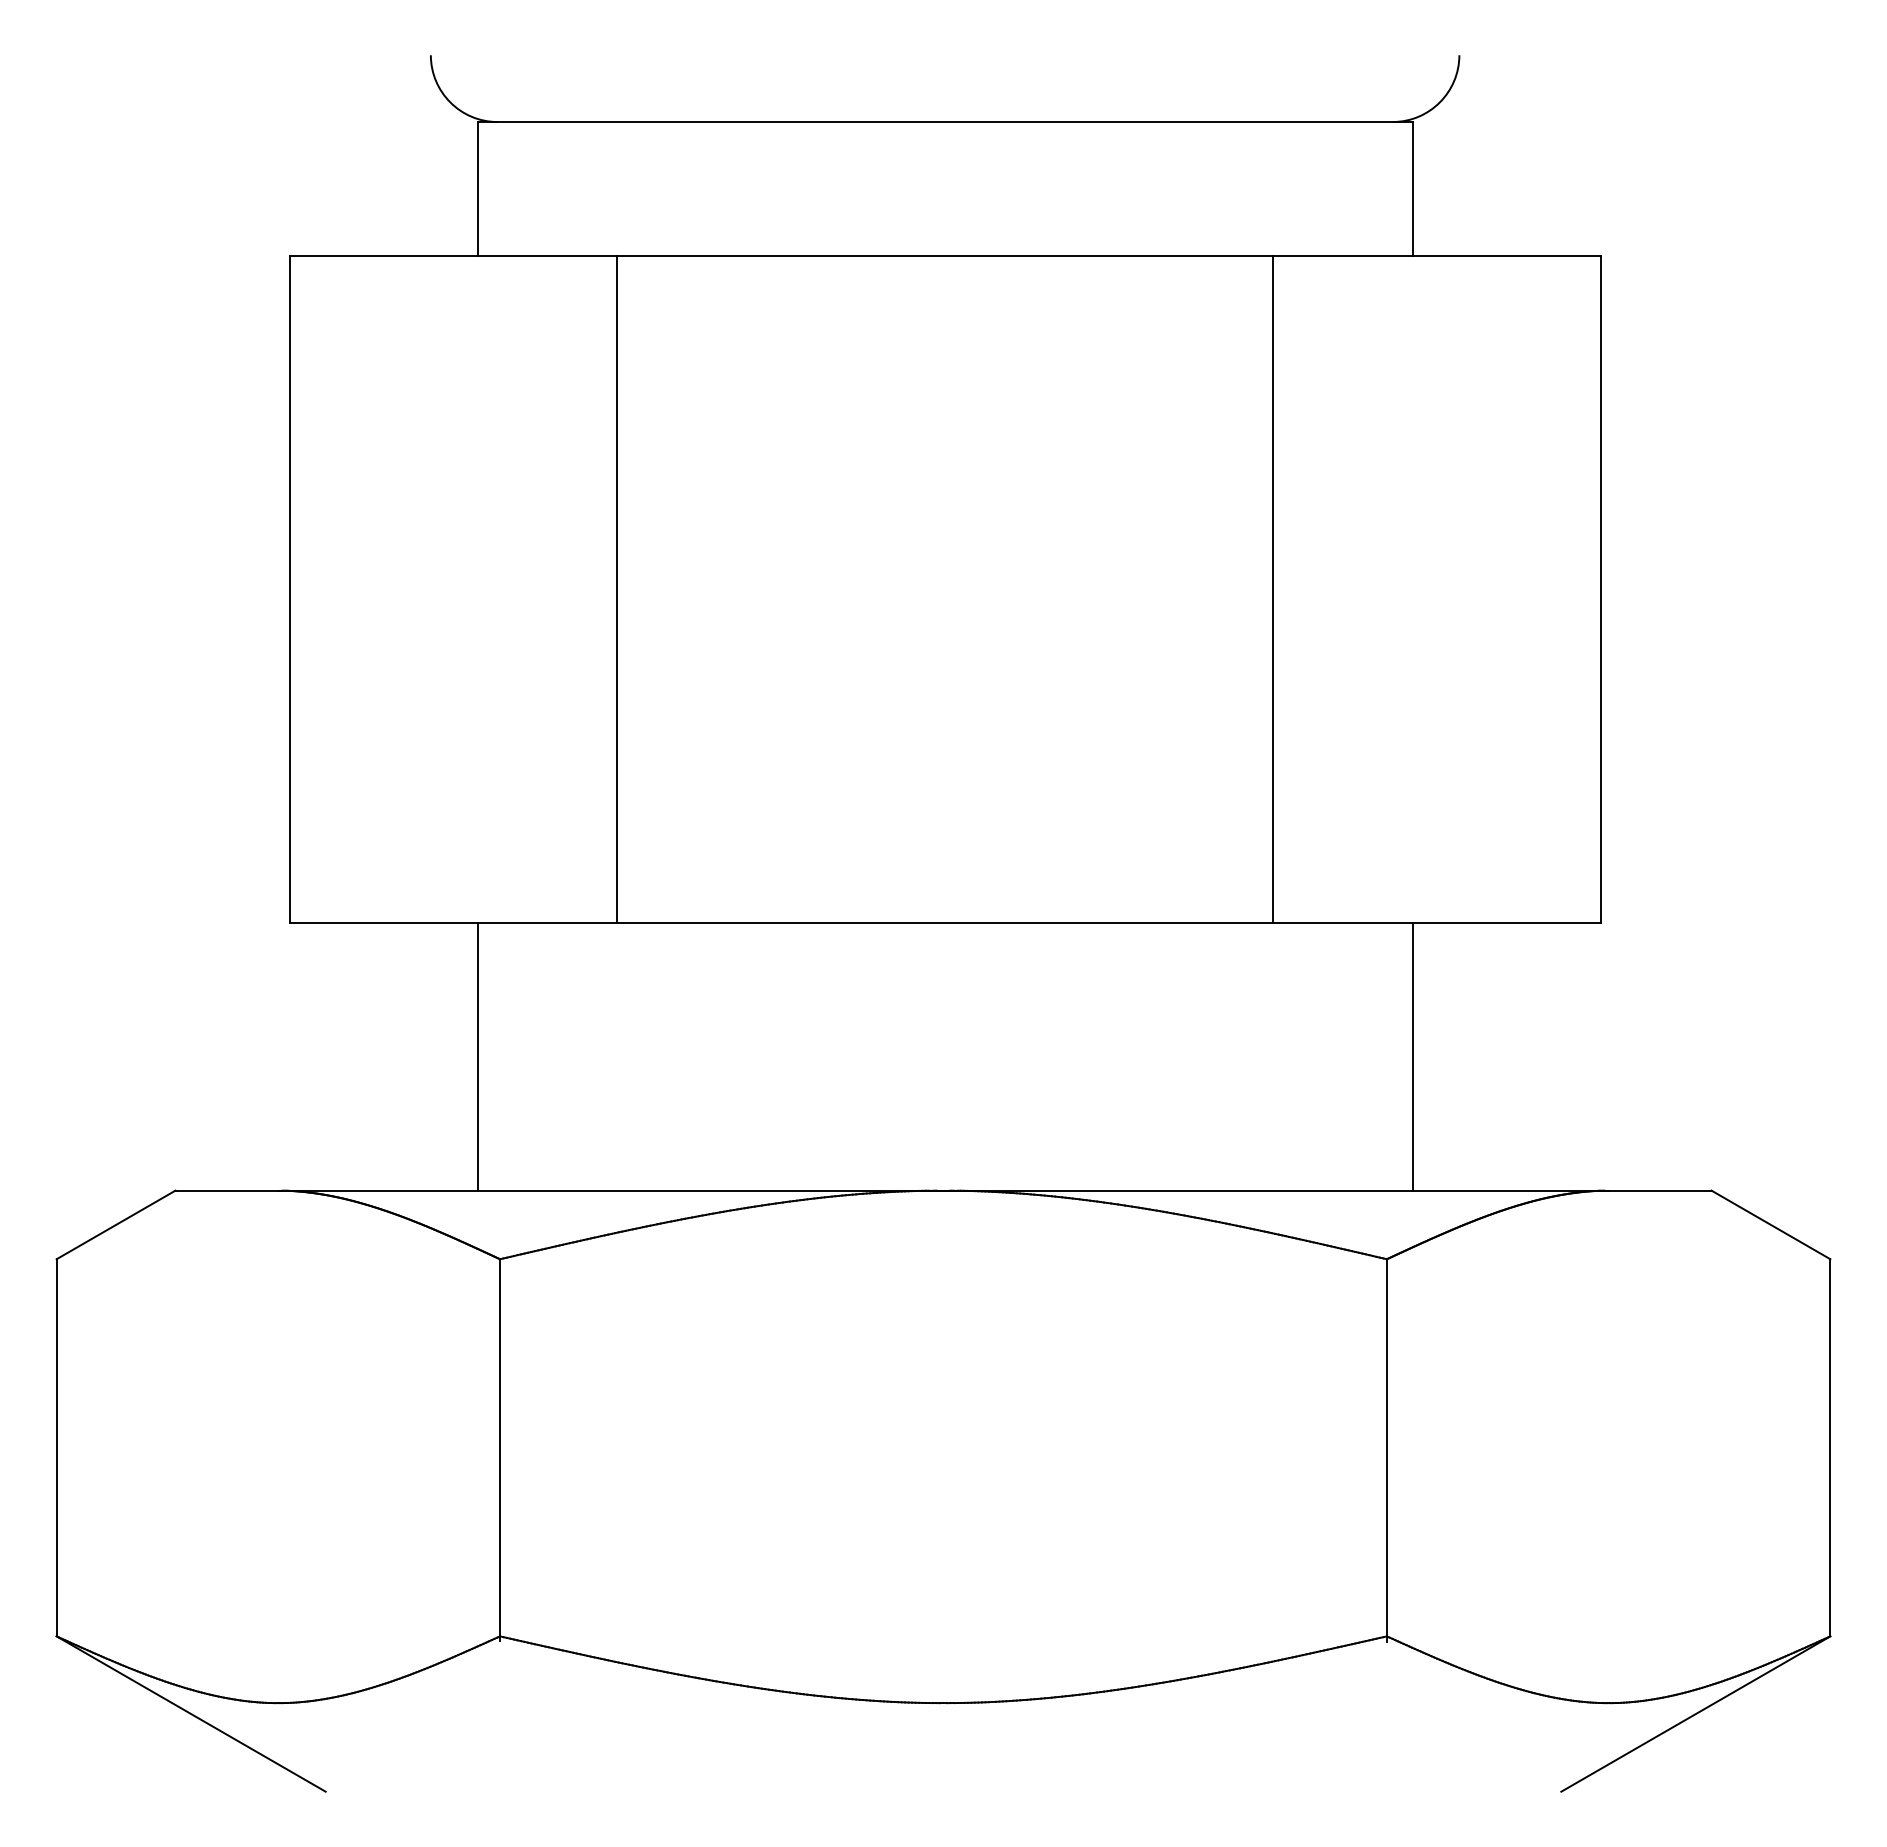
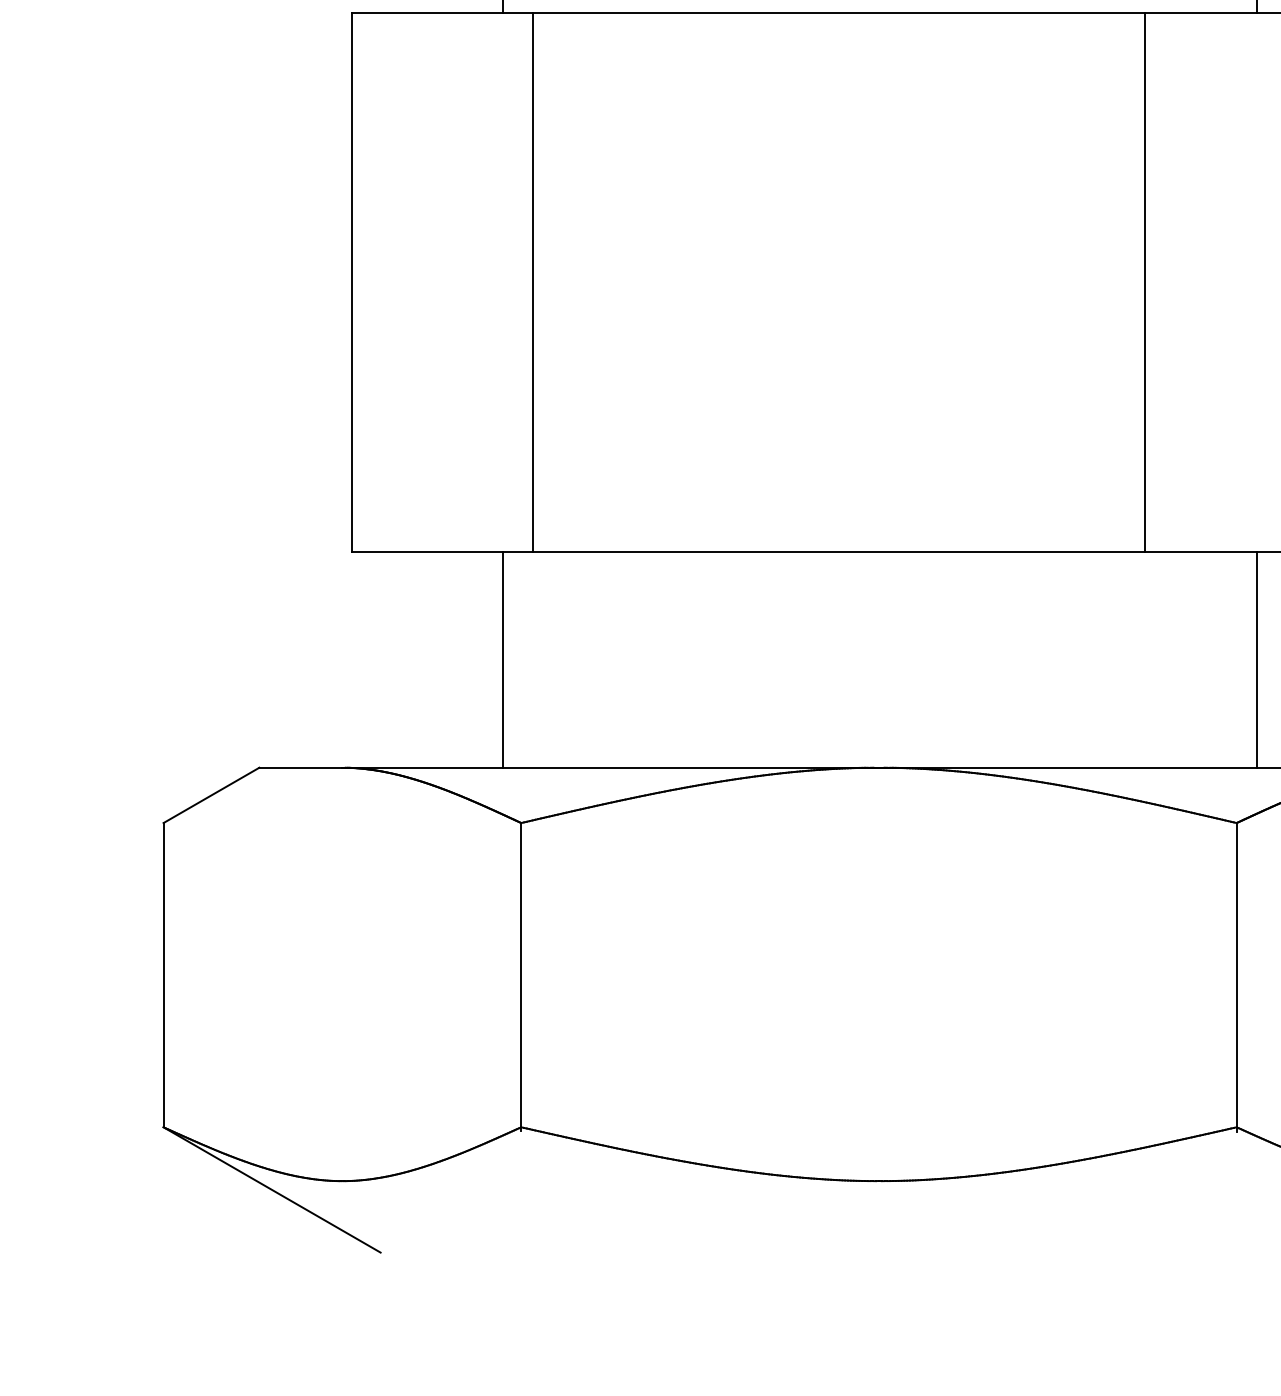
line: (617, 589) -> (532, 282), moved

